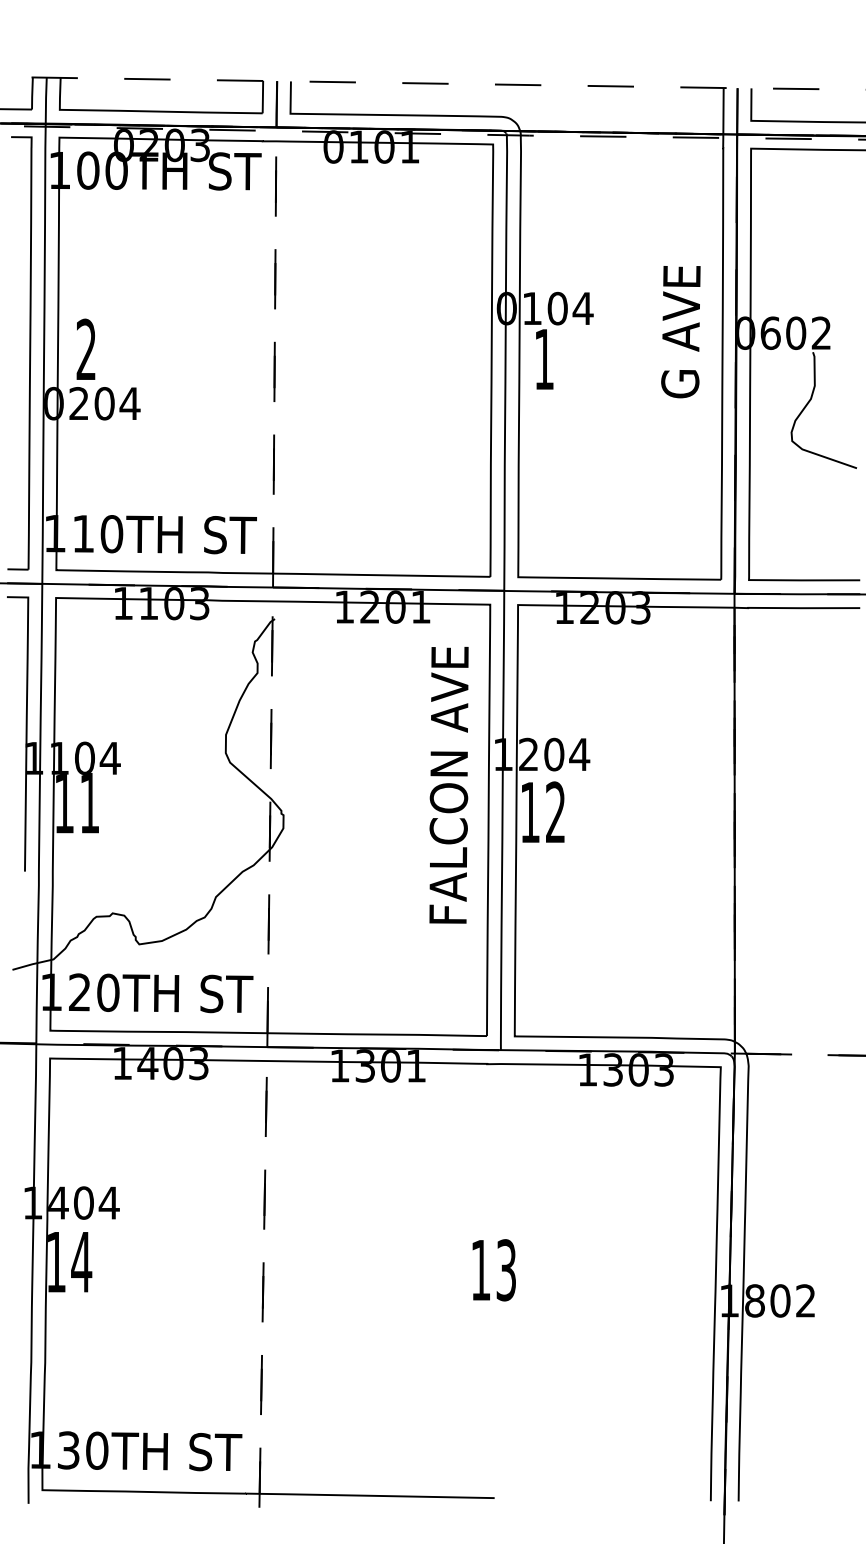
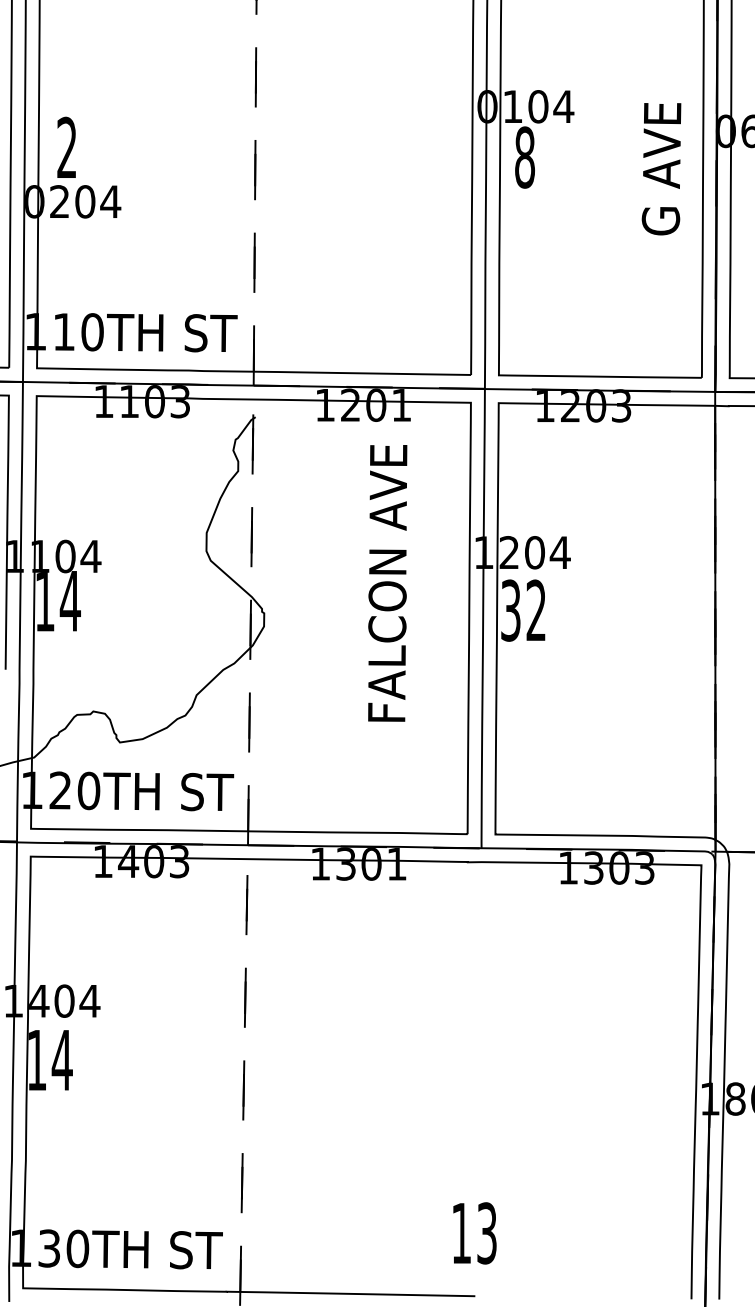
text: (680, 332) -> (661, 169), moved
text: (544, 359) -> (525, 157), 1 -> 8
text: (448, 785) -> (387, 583), moved
text: (89, 803) -> (70, 601), 11 -> 14
text: (529, 812) -> (510, 610), 12 -> 32
text: (493, 1270) -> (474, 1233), moved

